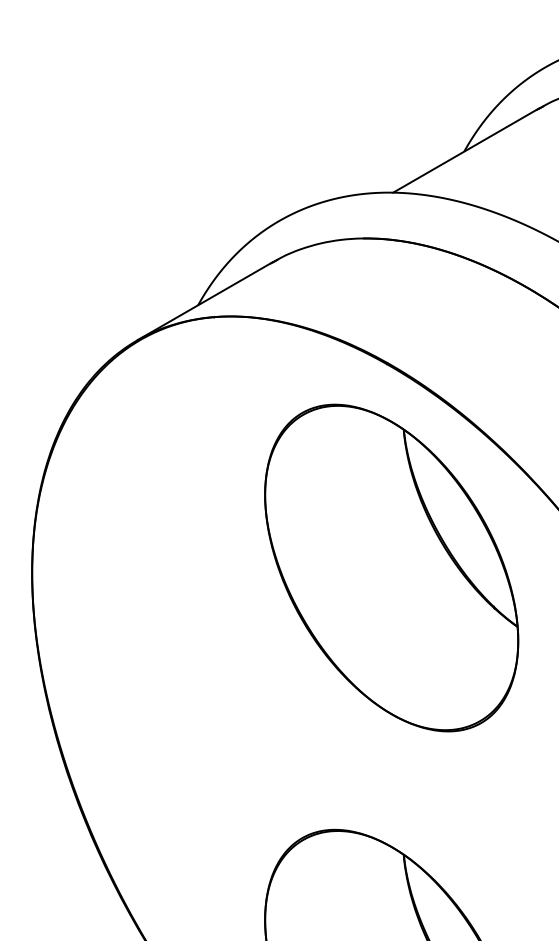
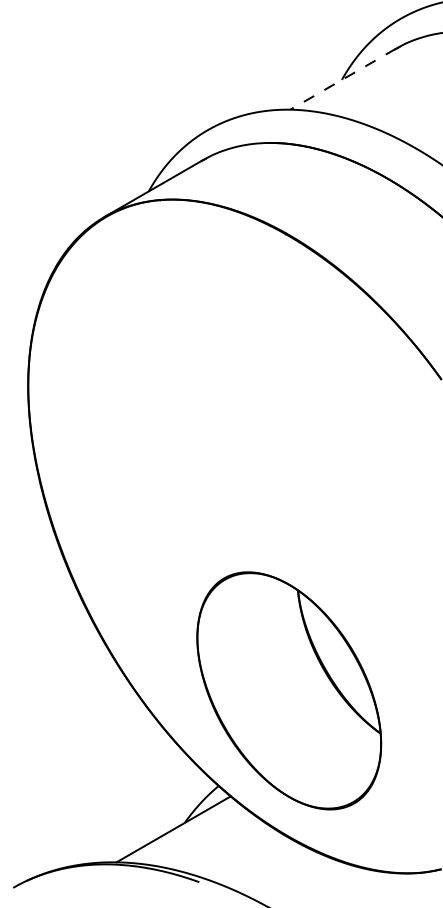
line: (466, 151) -> (343, 79), solid -> dashed
part: (392, 567) -> (289, 381), removed

